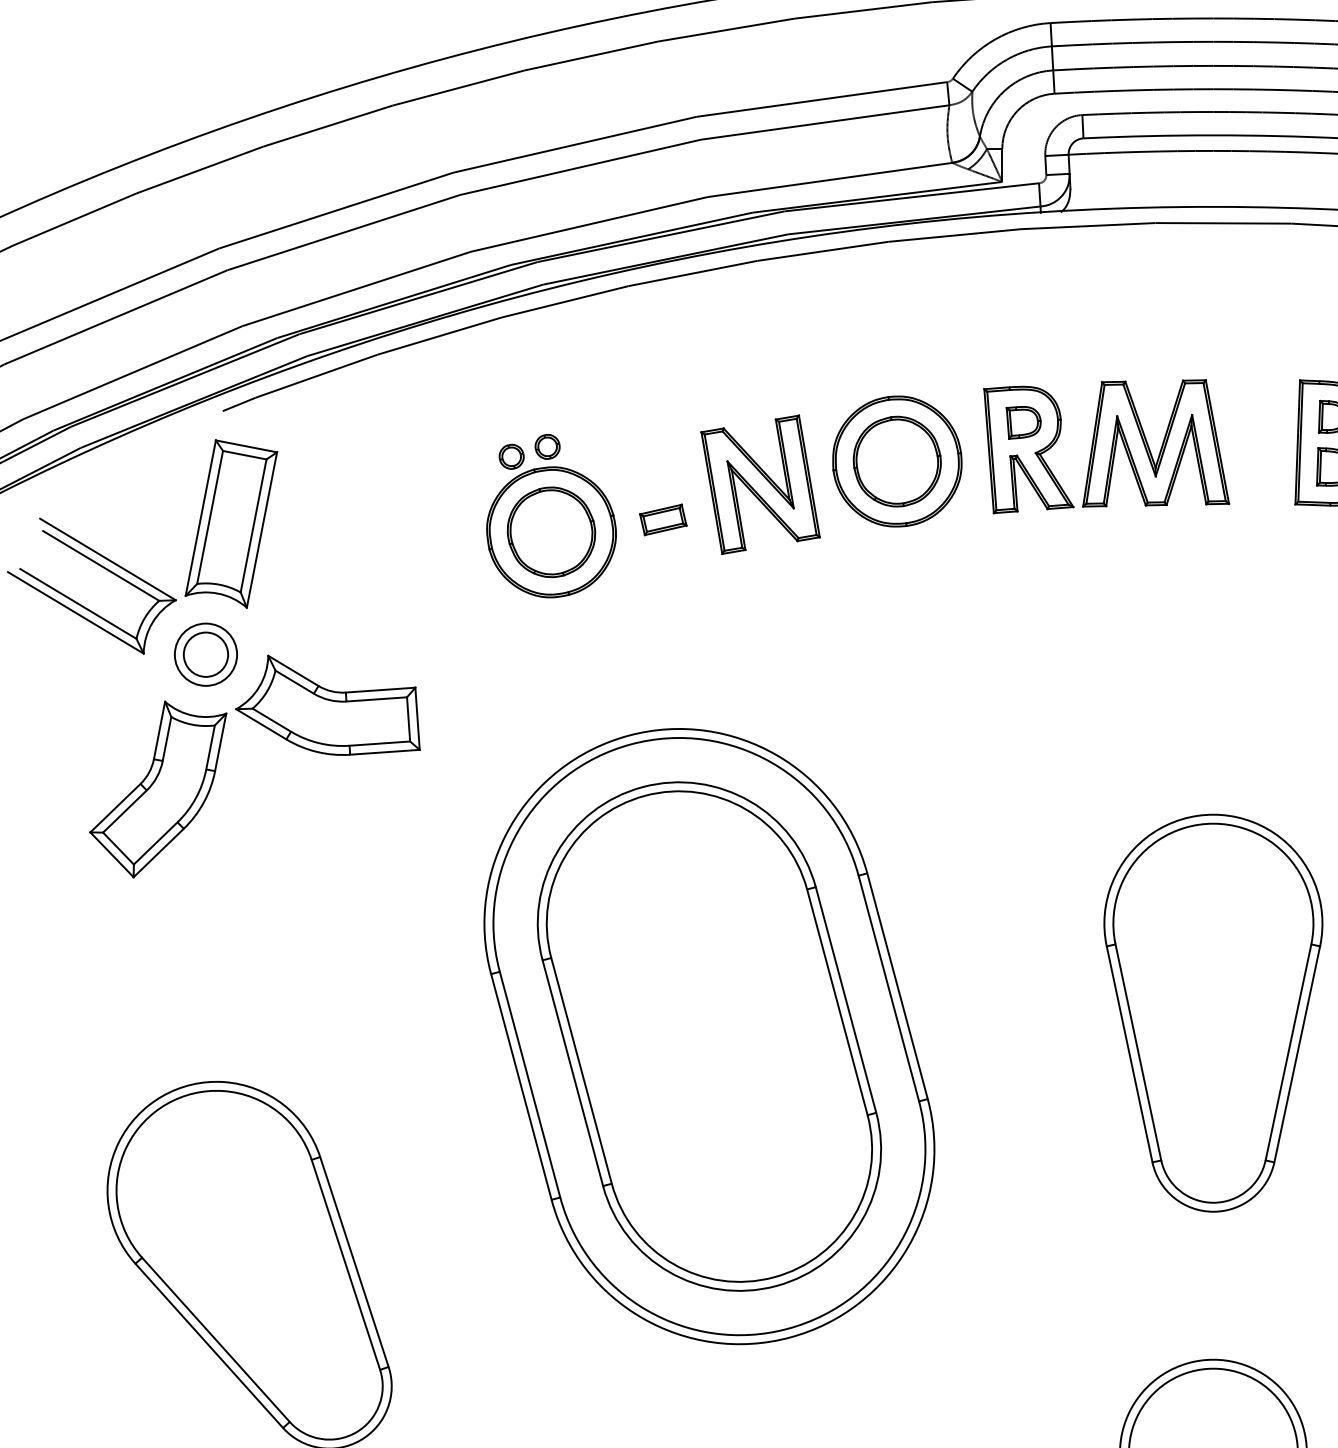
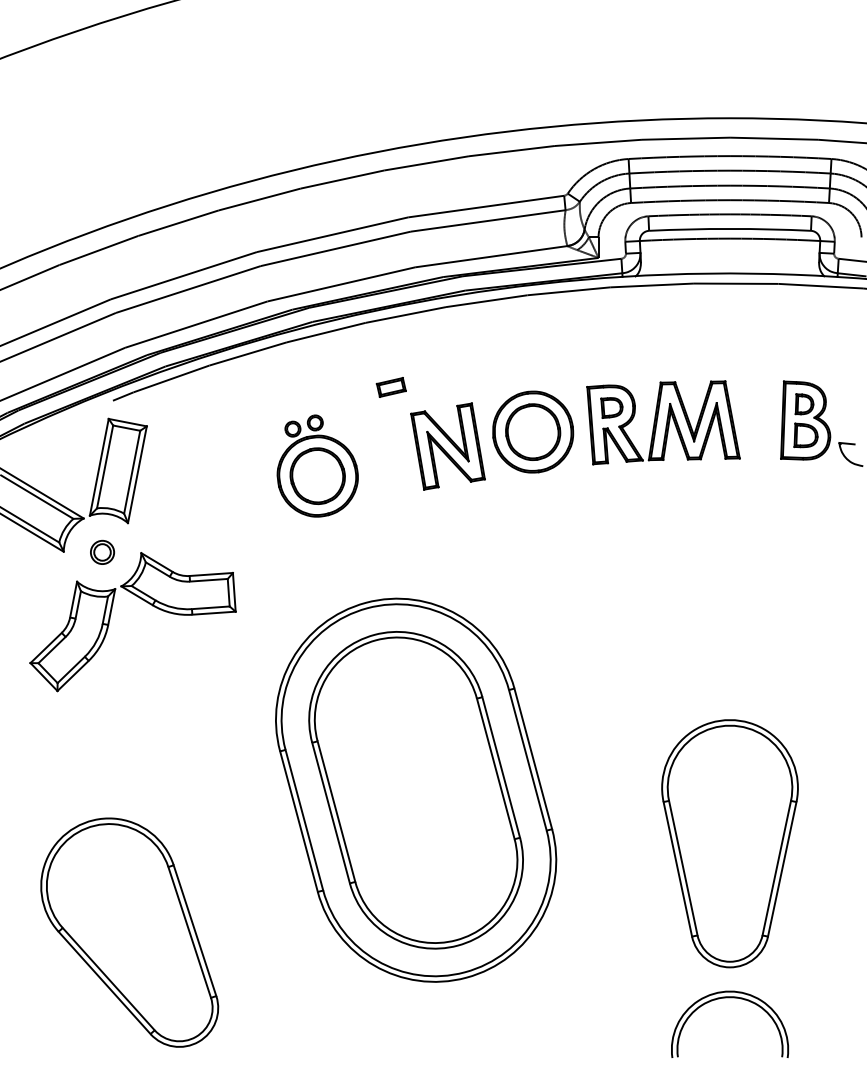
part: (661, 519) -> (390, 387), moved
part: (205, 654) -> (102, 552), size x0.6
part: (1212, 1012) -> (729, 843), moved

